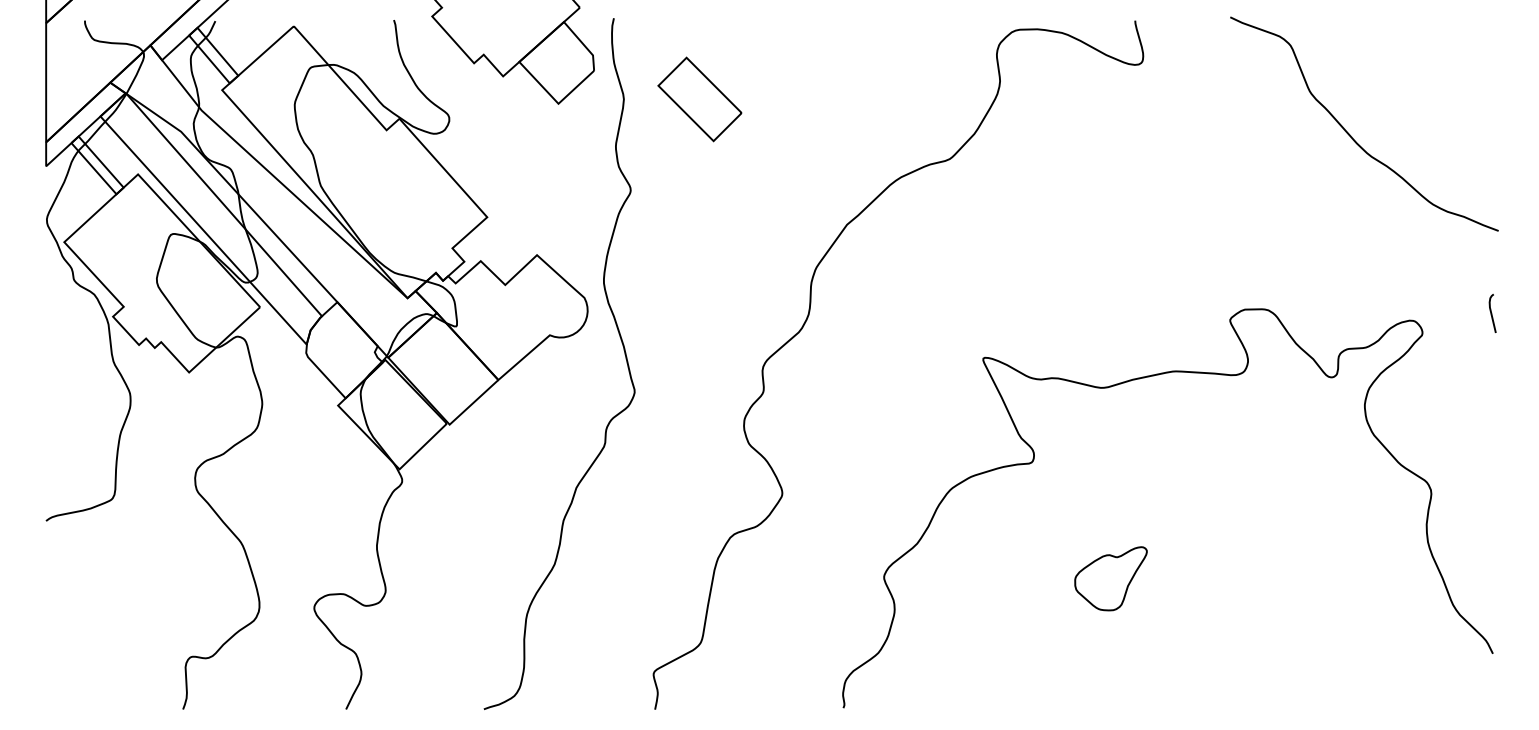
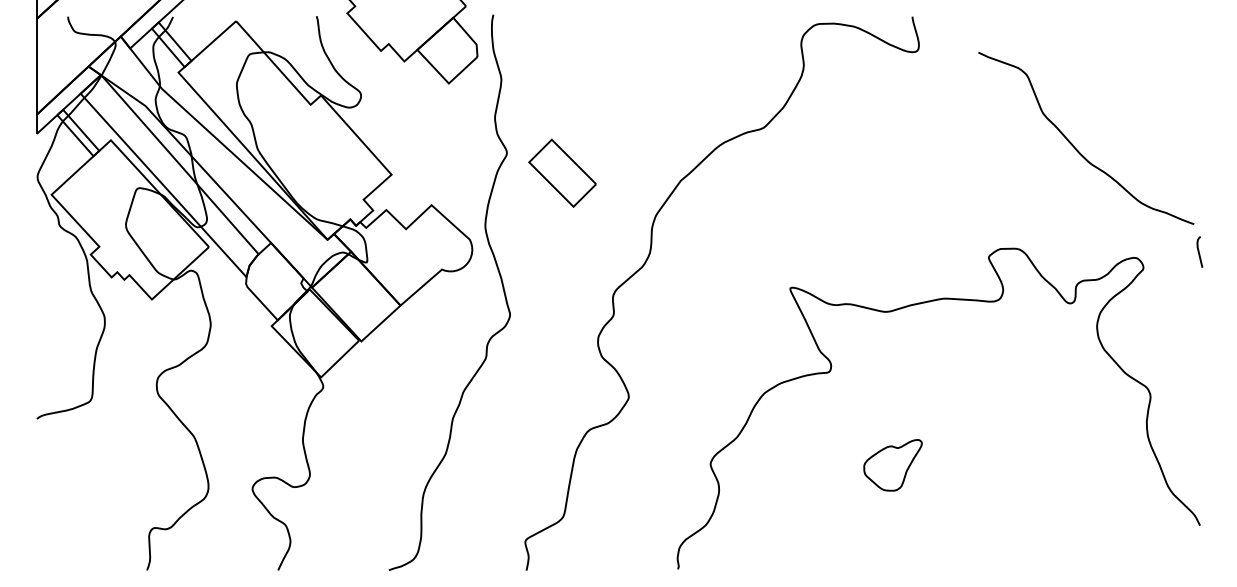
part: (699, 99) -> (562, 173), moved
curve: (1351, 135) -> (1075, 147), moved

